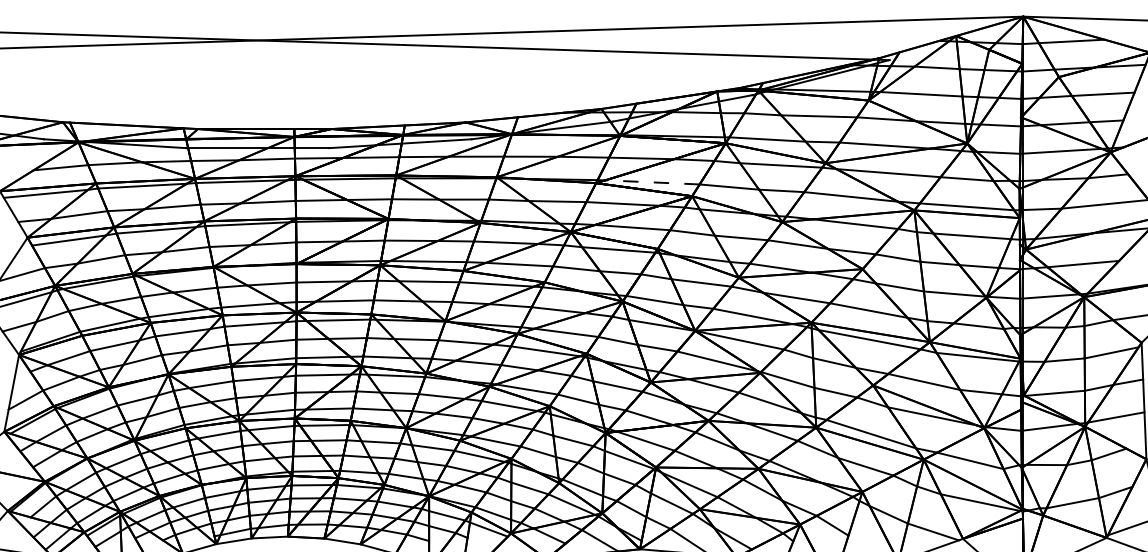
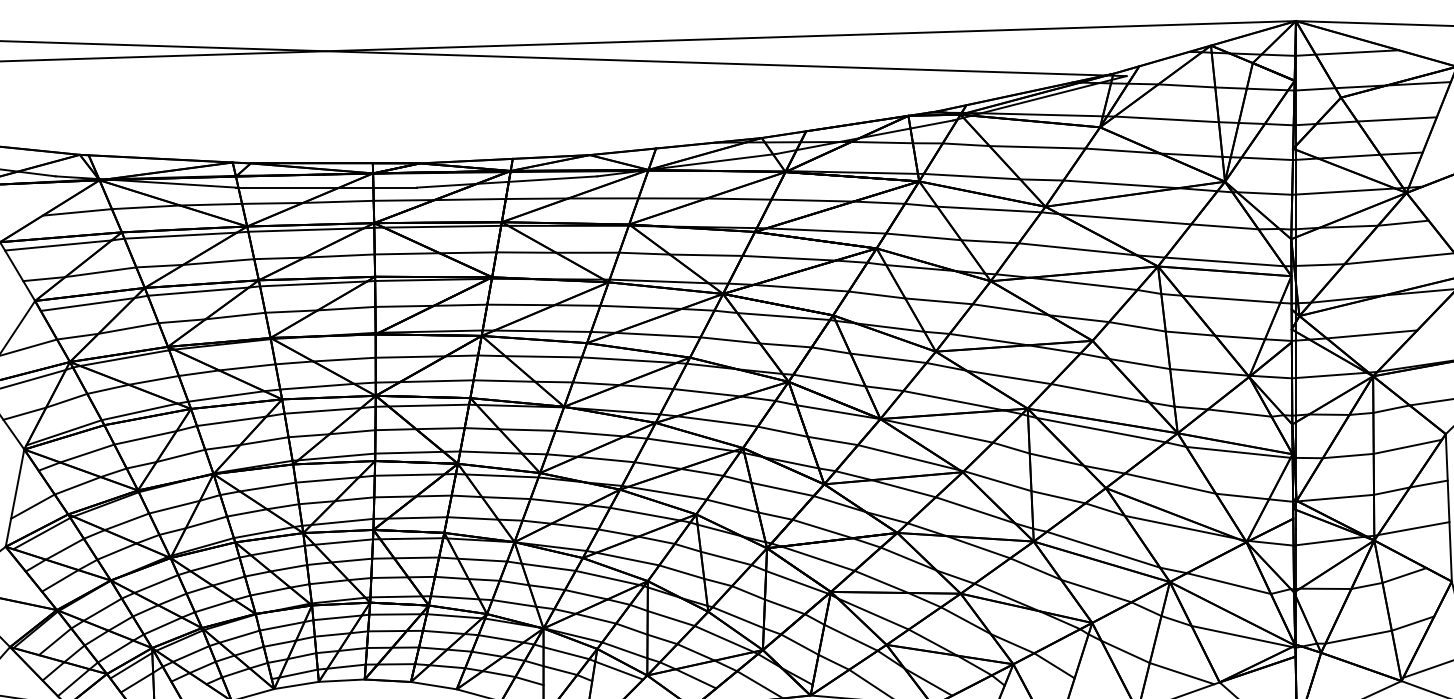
line: (652, 182) -> (826, 230), dashed -> solid

